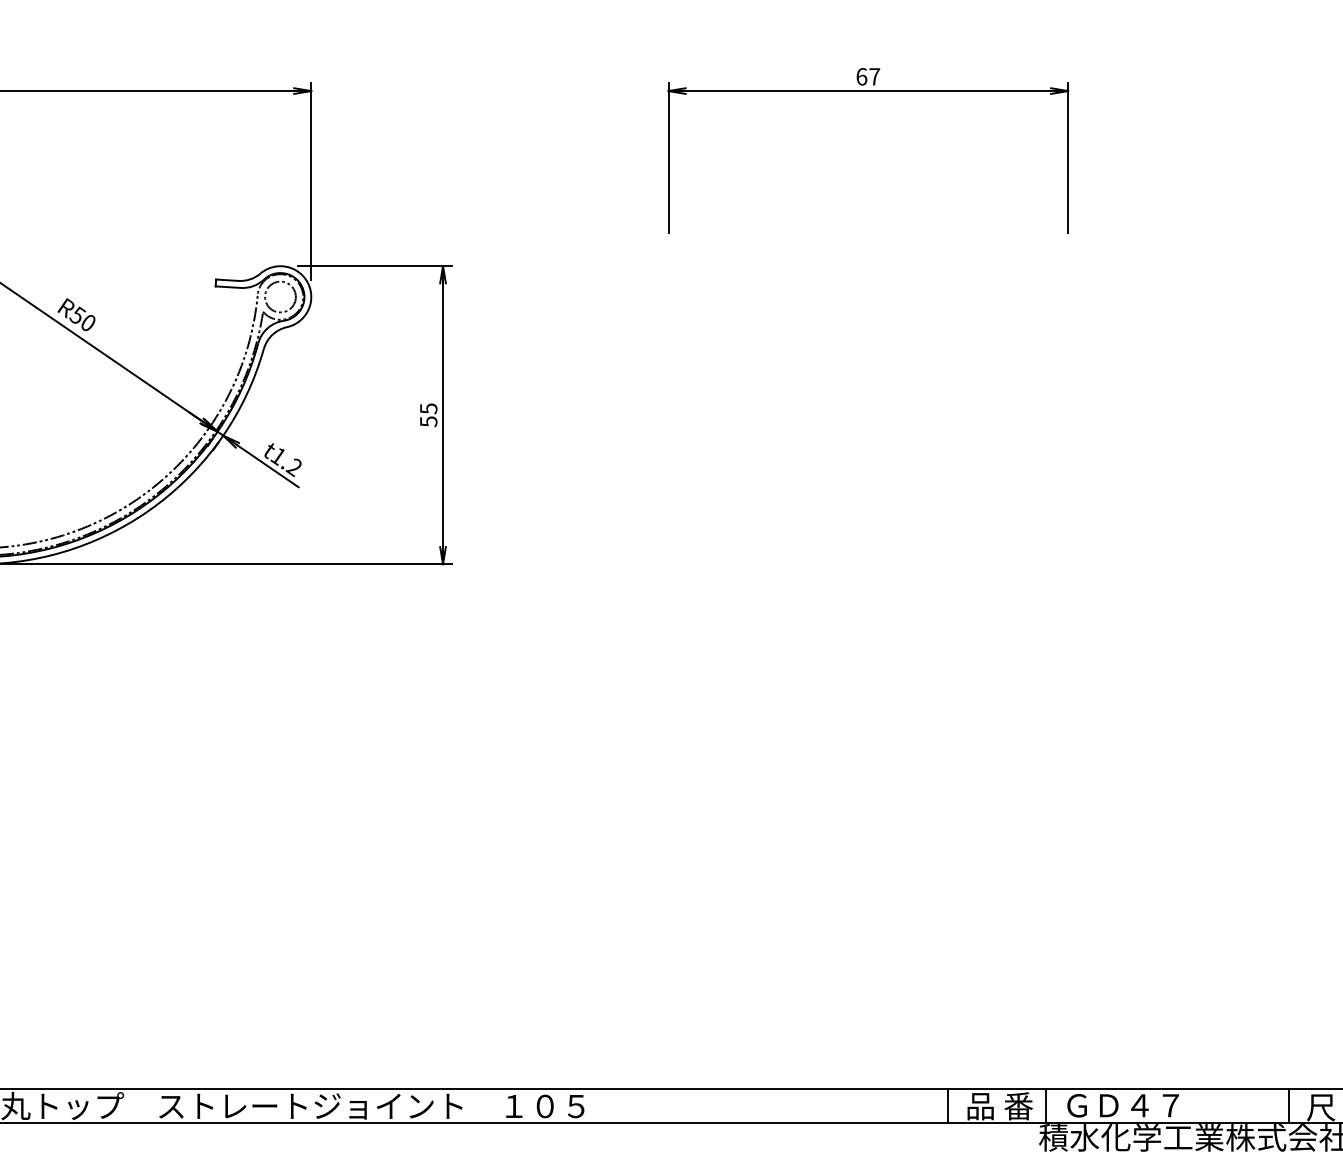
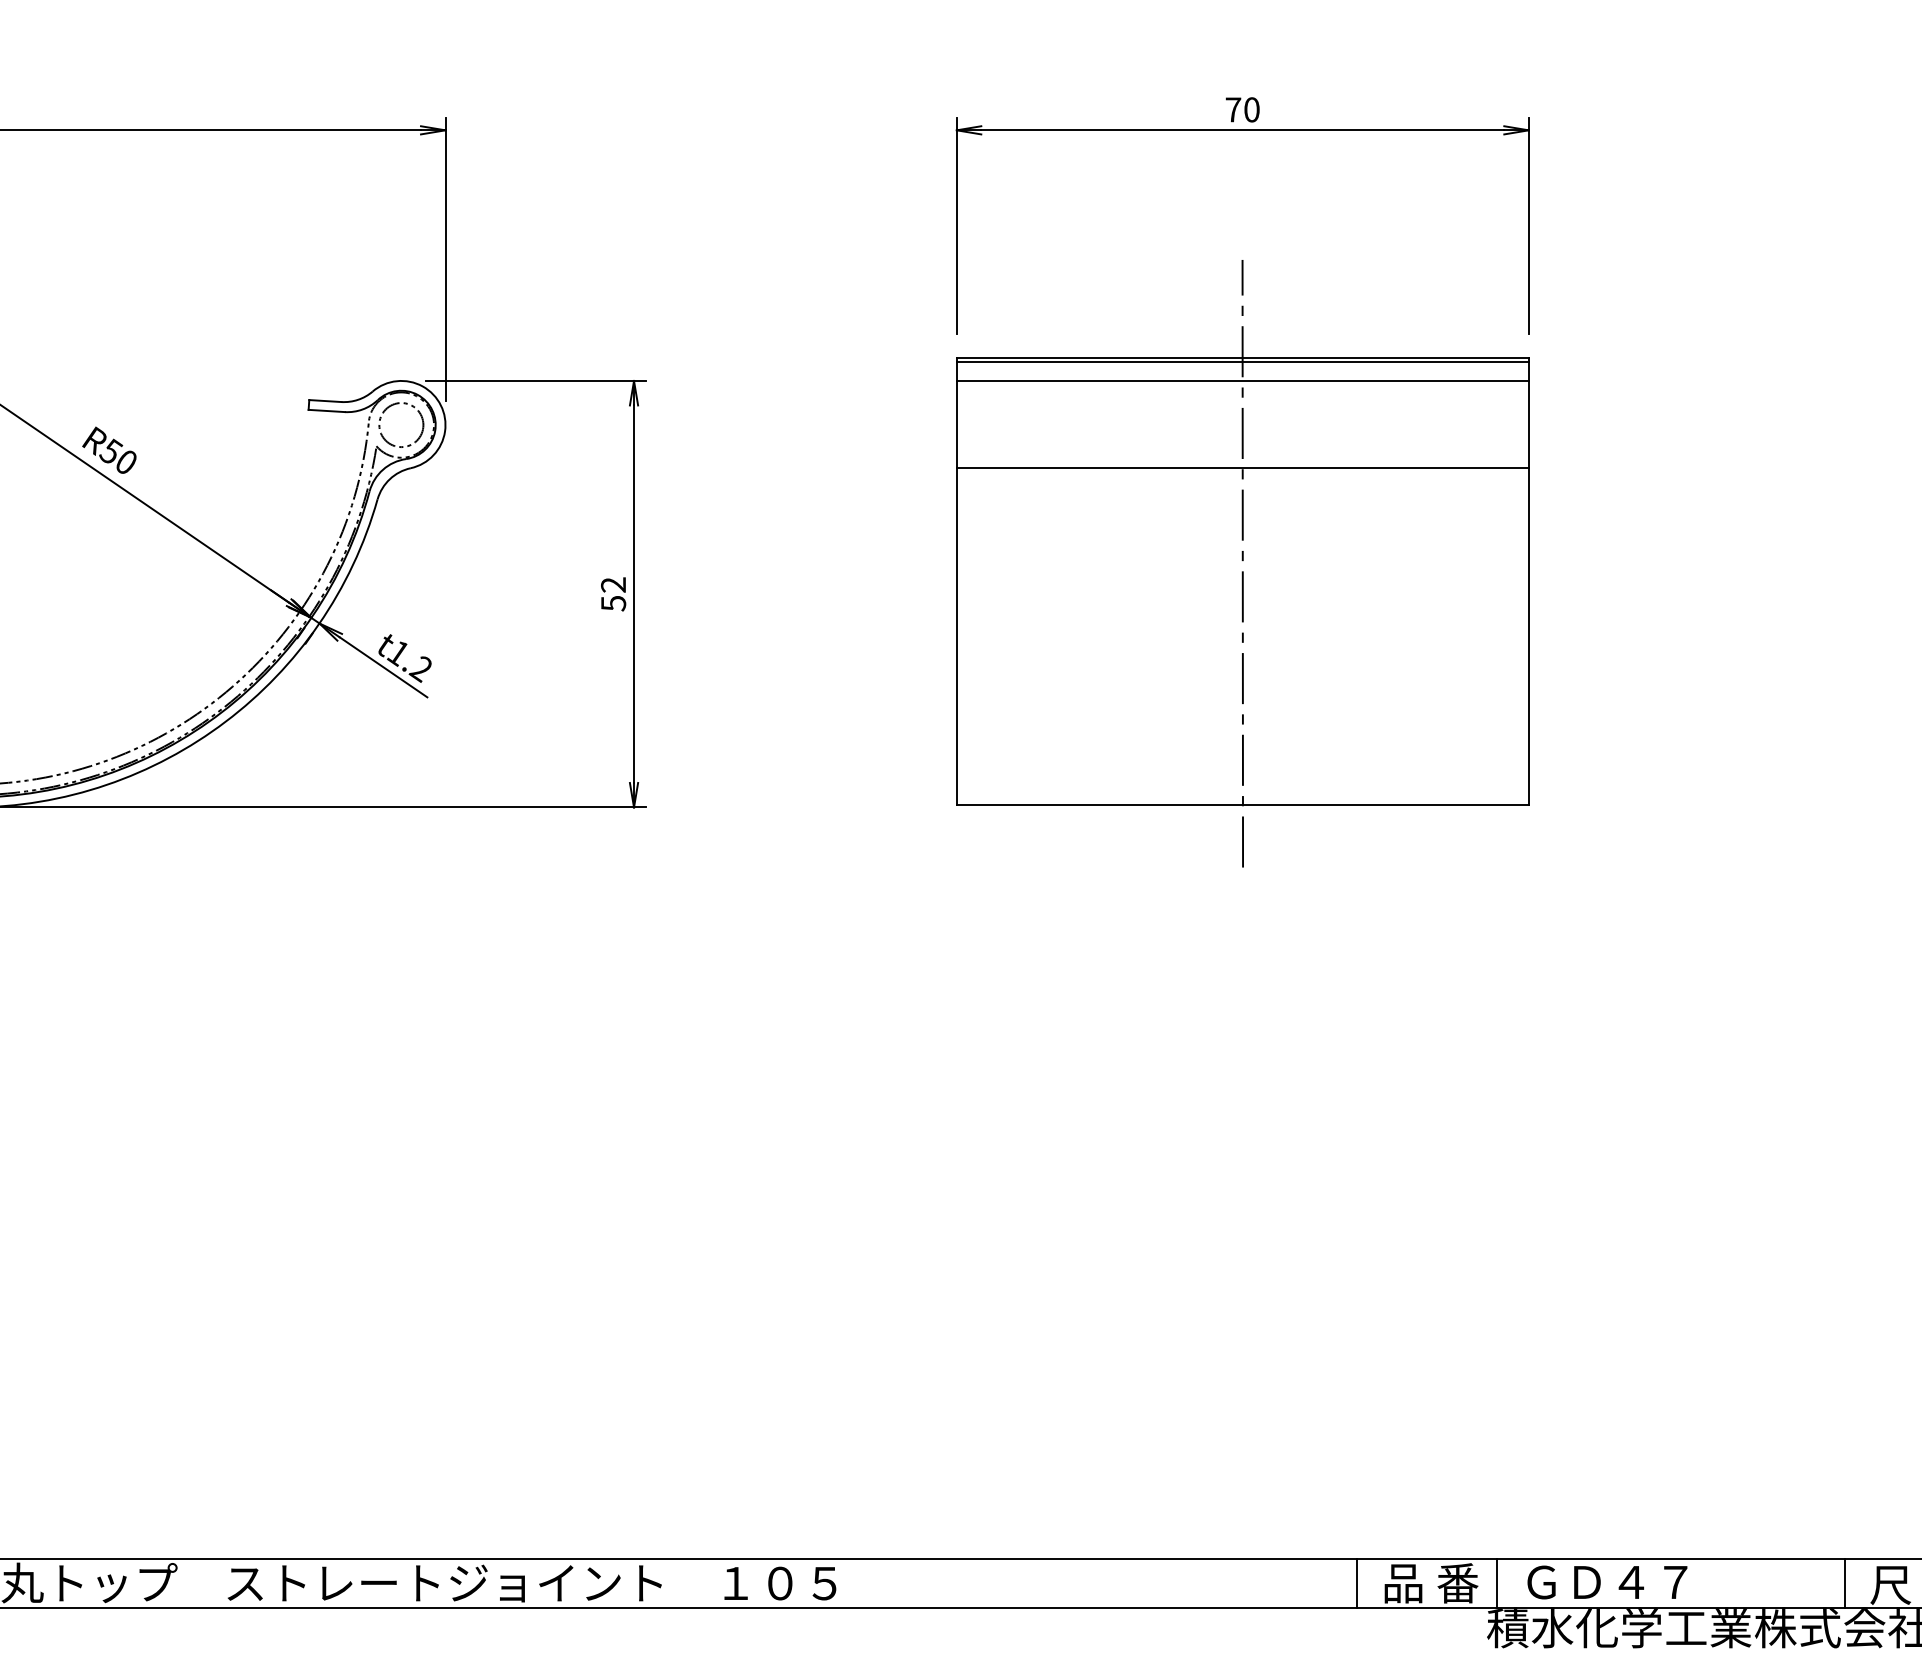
text: (868, 76) -> (1242, 109), 67 -> 70
part: (868, 393) -> (1242, 563), added
text: (428, 408) -> (613, 584), 55 -> 52

